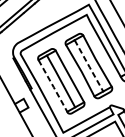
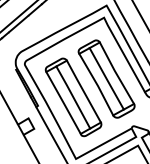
line: (89, 66) -> (107, 79), dashed -> solid
line: (53, 86) -> (64, 103), dashed -> solid

